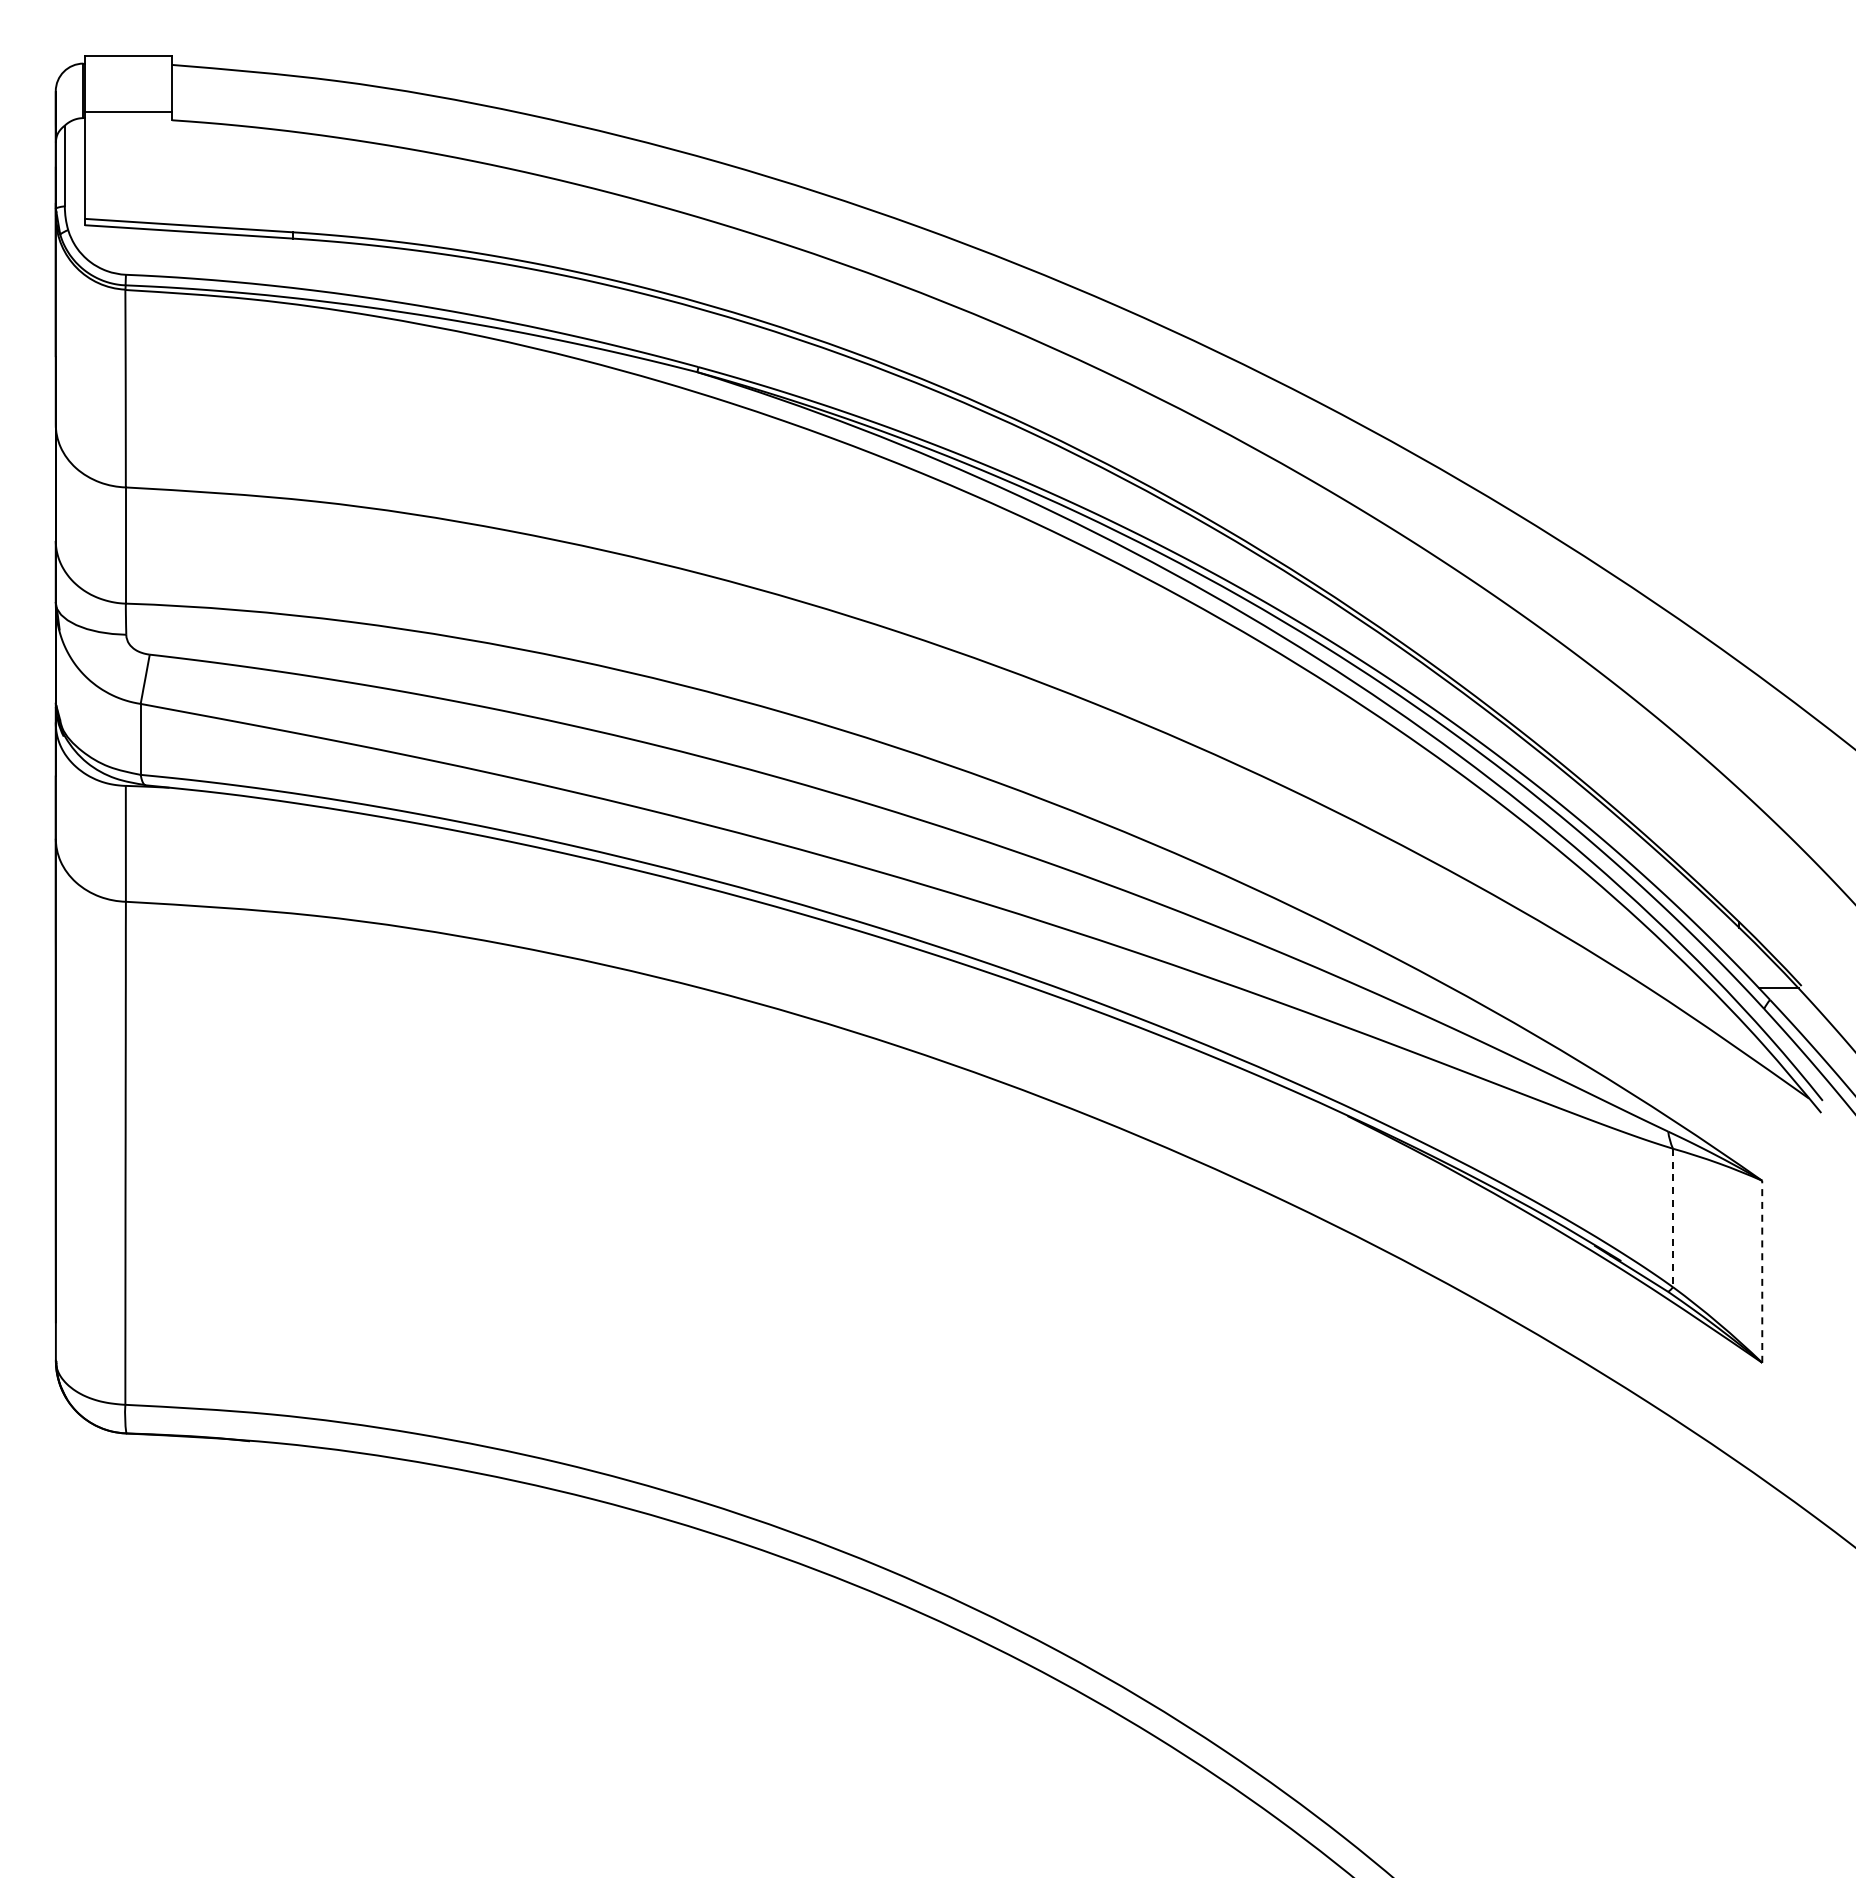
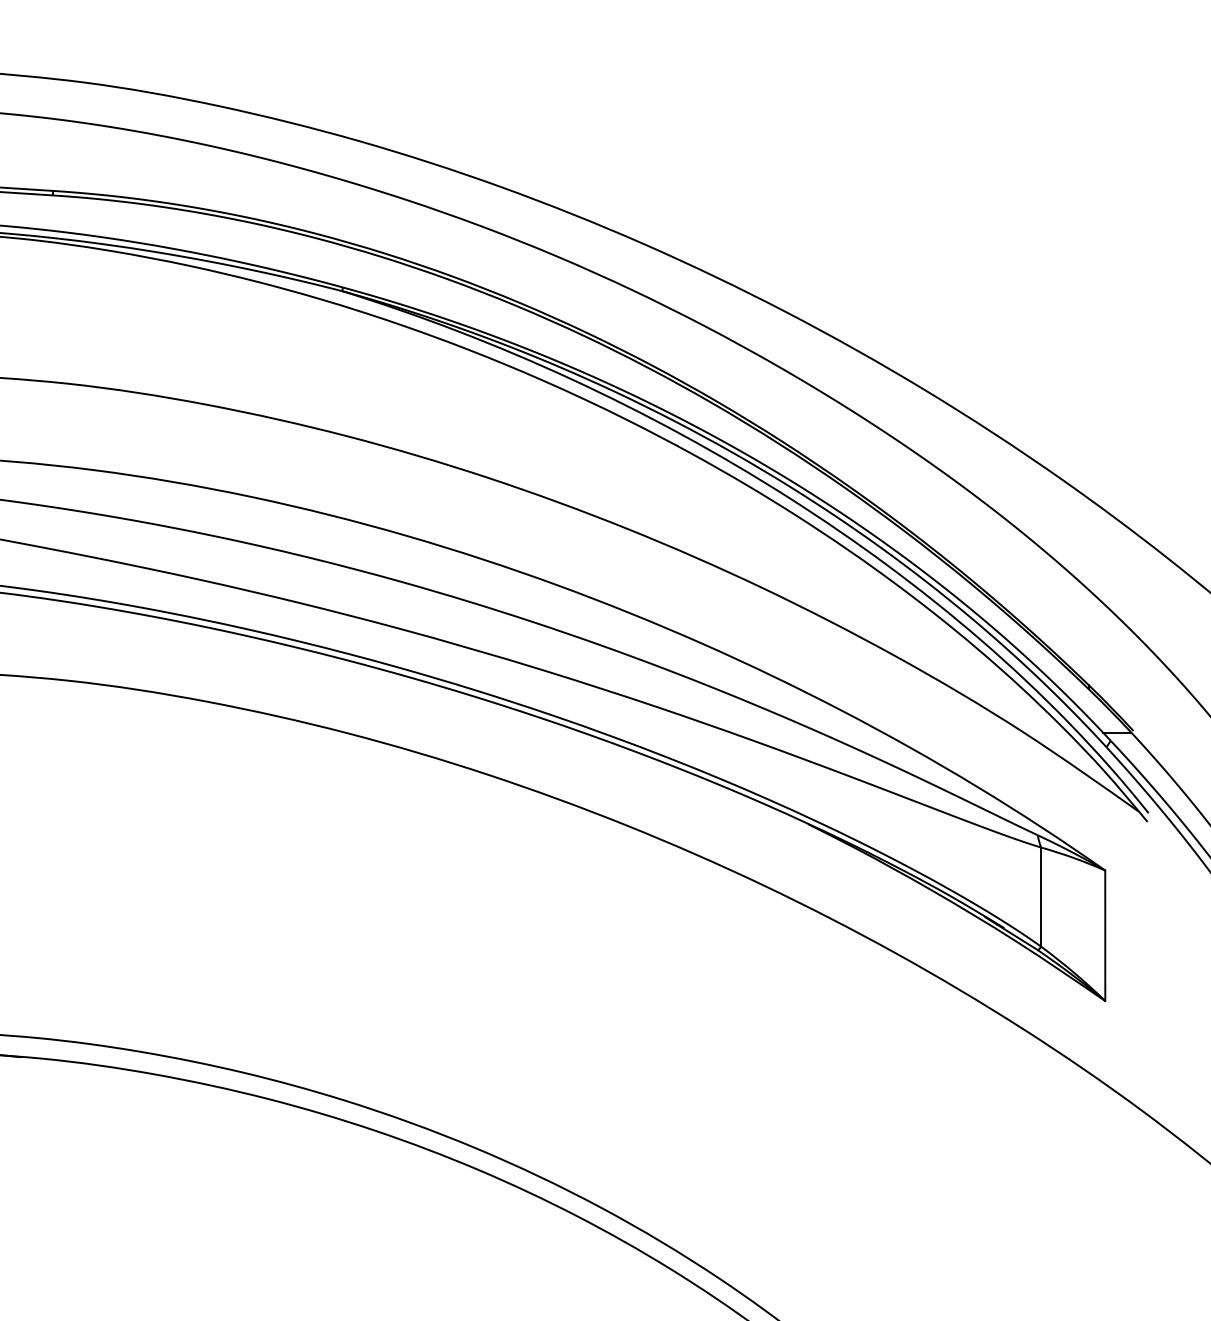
line: (1673, 1218) -> (1041, 897), dashed -> solid
line: (1762, 1271) -> (1105, 935), dashed -> solid

